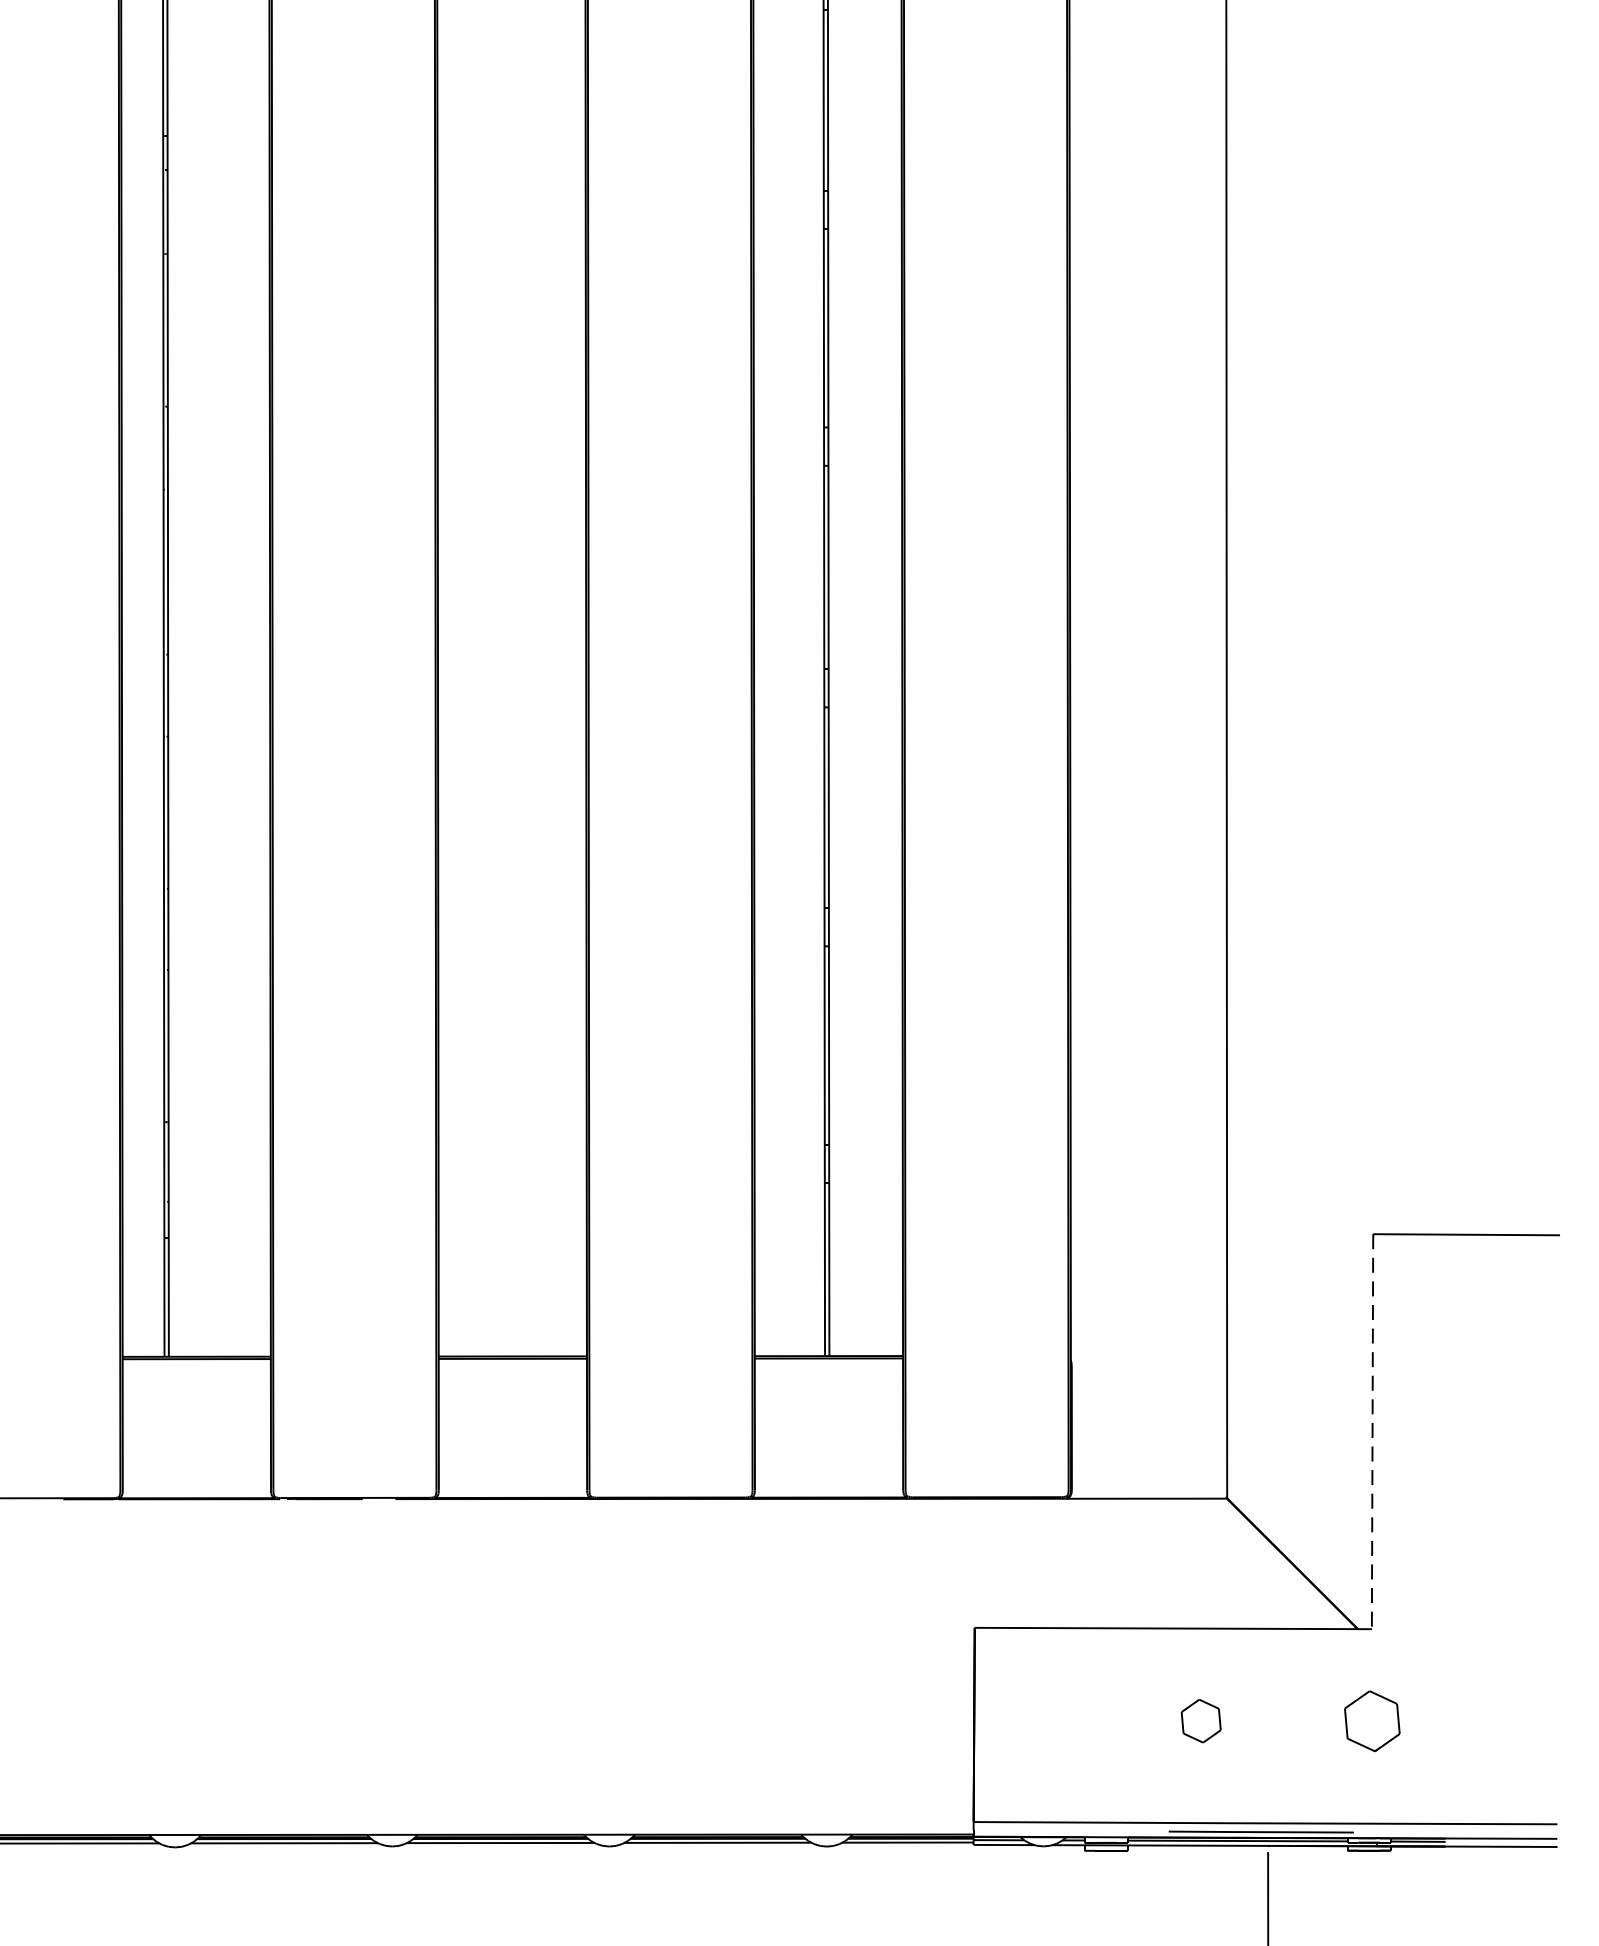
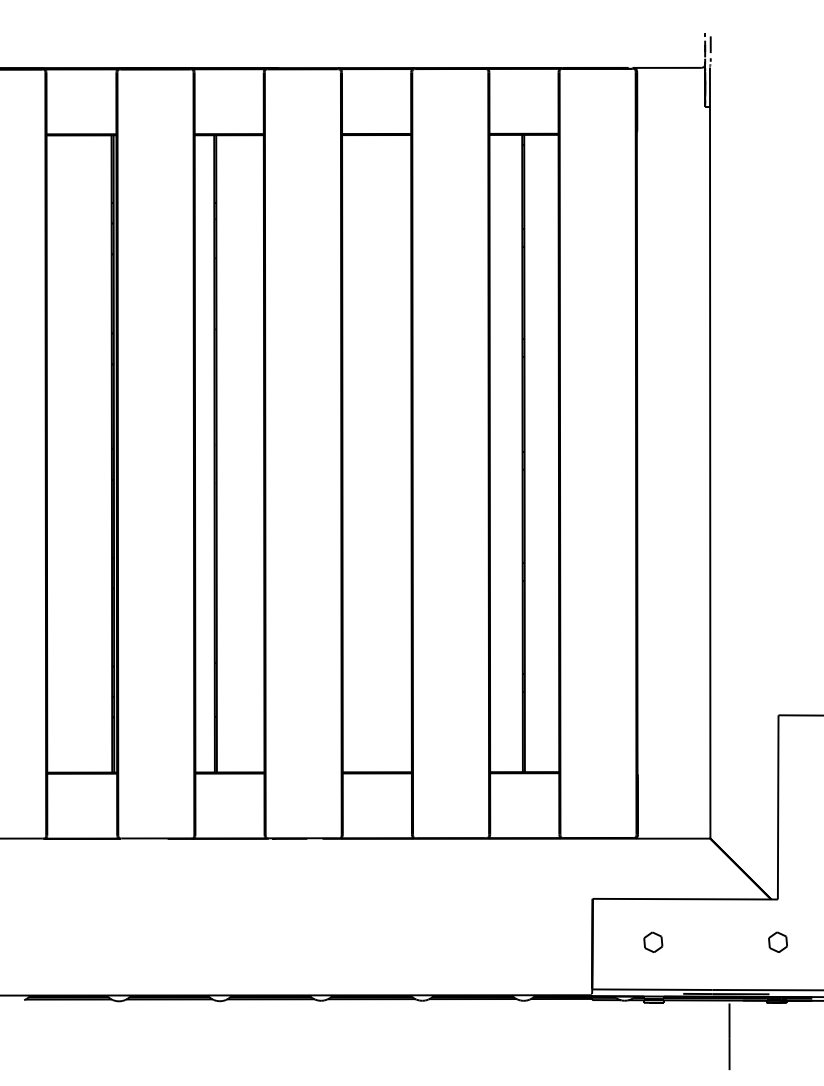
line: (1373, 1431) -> (778, 807), dashed -> solid
part: (1201, 1719) -> (653, 941), moved
part: (1371, 1719) -> (777, 941), size x0.71

